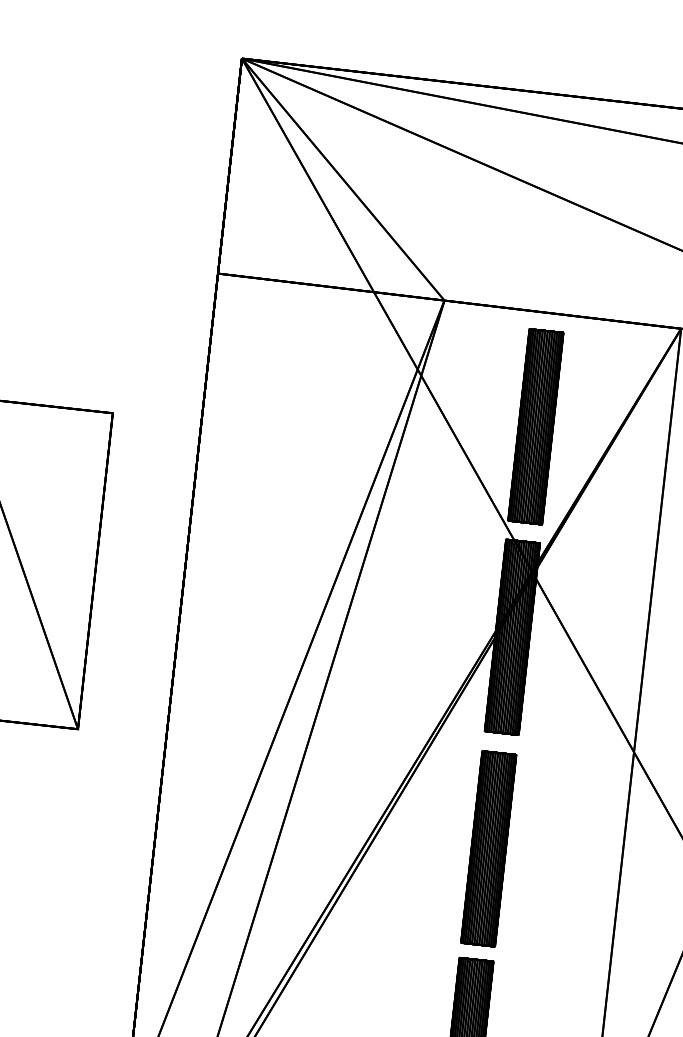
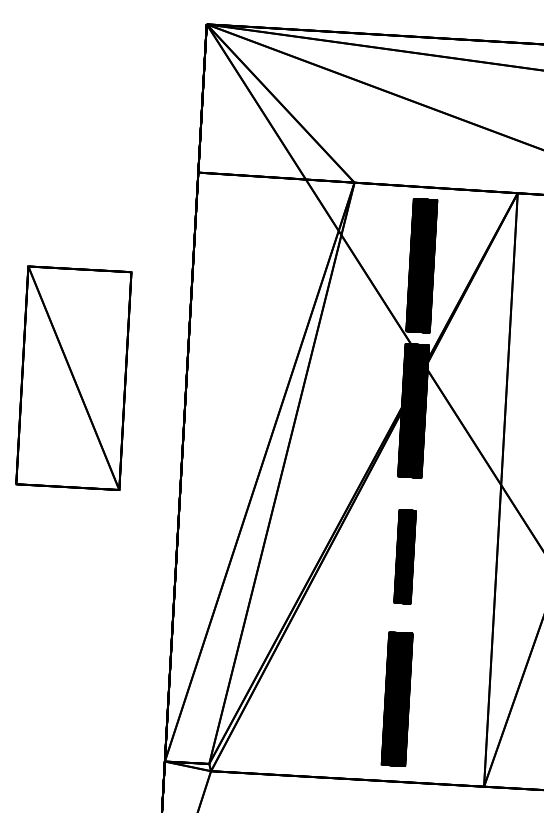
part: (487, 848) -> (404, 556), size x0.7

